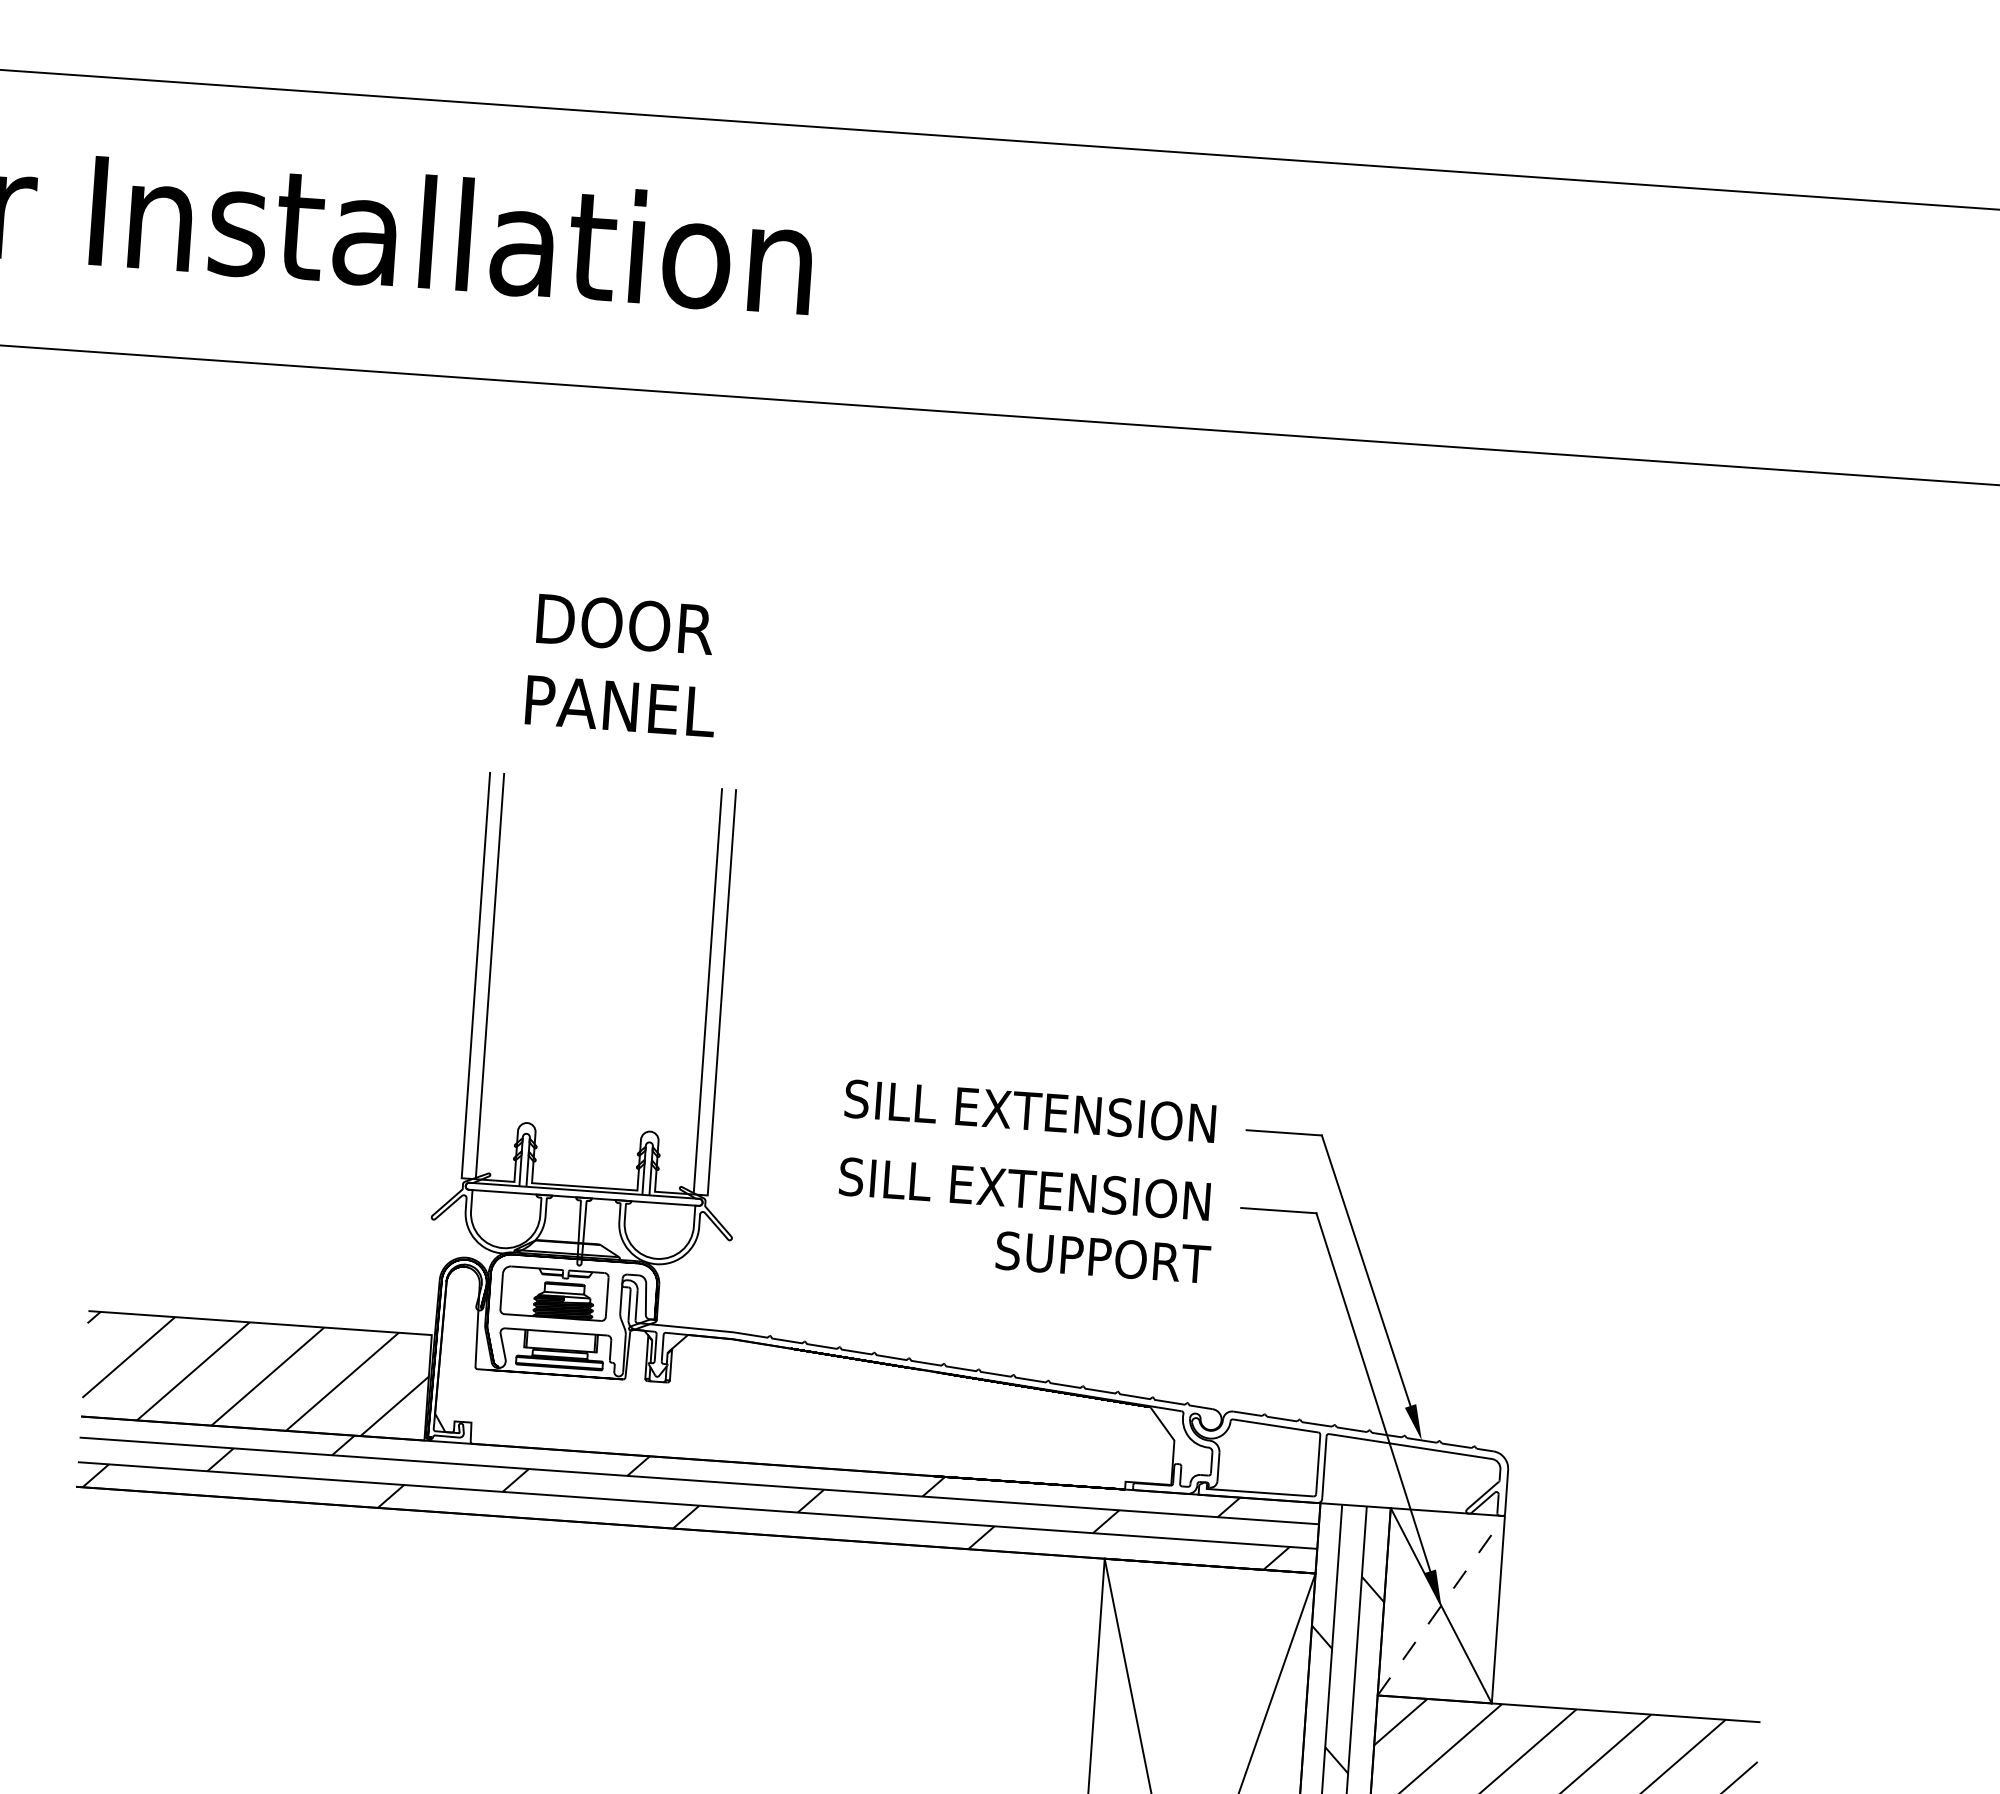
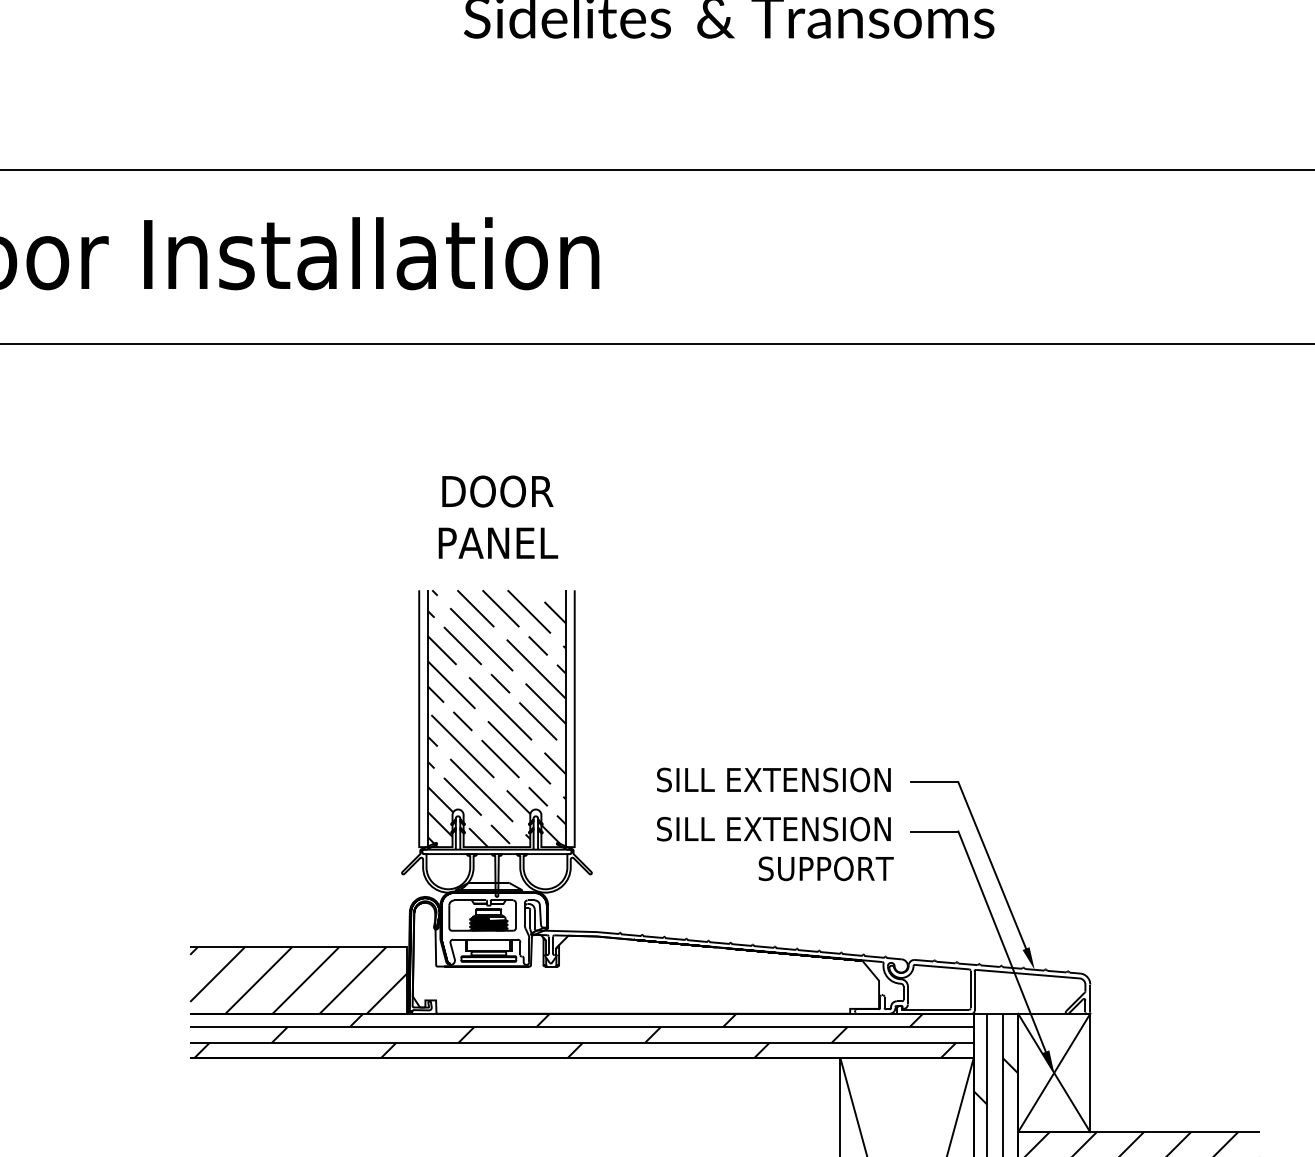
hatch: (598, 983) -> (496, 718), added
line: (1441, 1605) -> (1054, 1072), dashed -> solid

